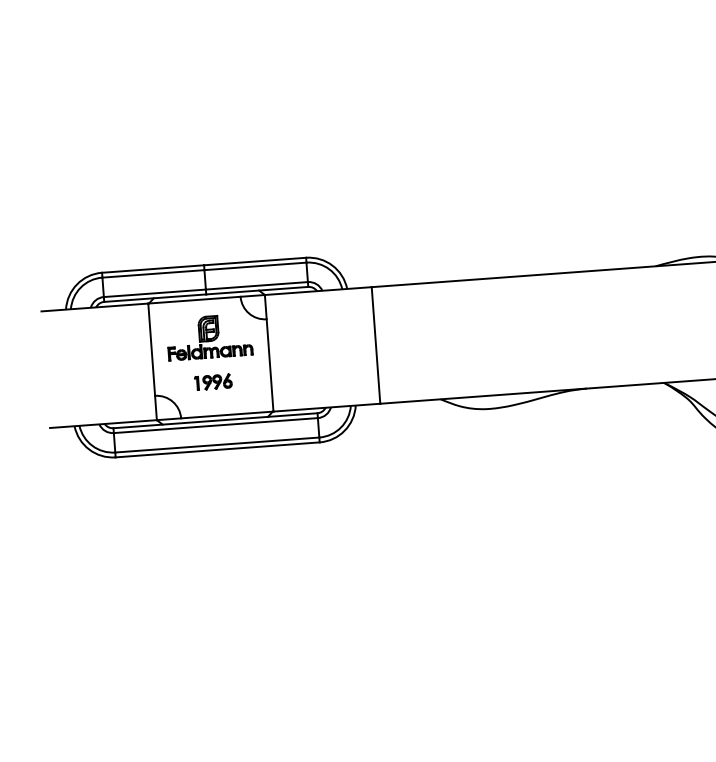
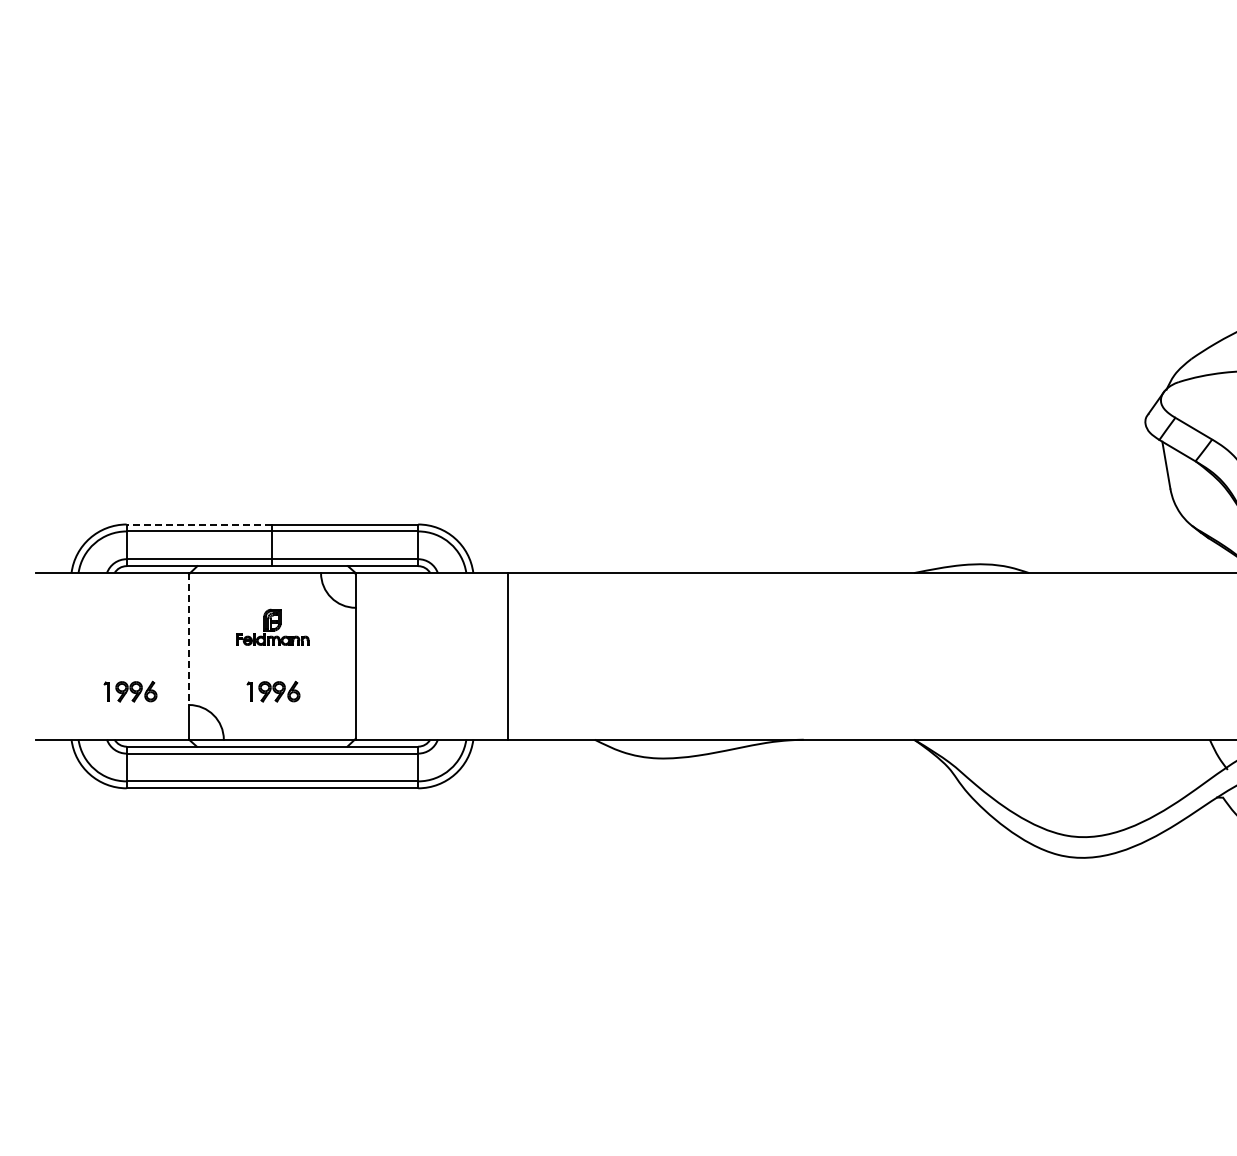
line: (153, 269) -> (199, 524), solid -> dashed
part: (209, 337) -> (272, 627), size x0.6
line: (151, 350) -> (189, 639), solid -> dashed
part: (113, 389) -> (130, 691), added

